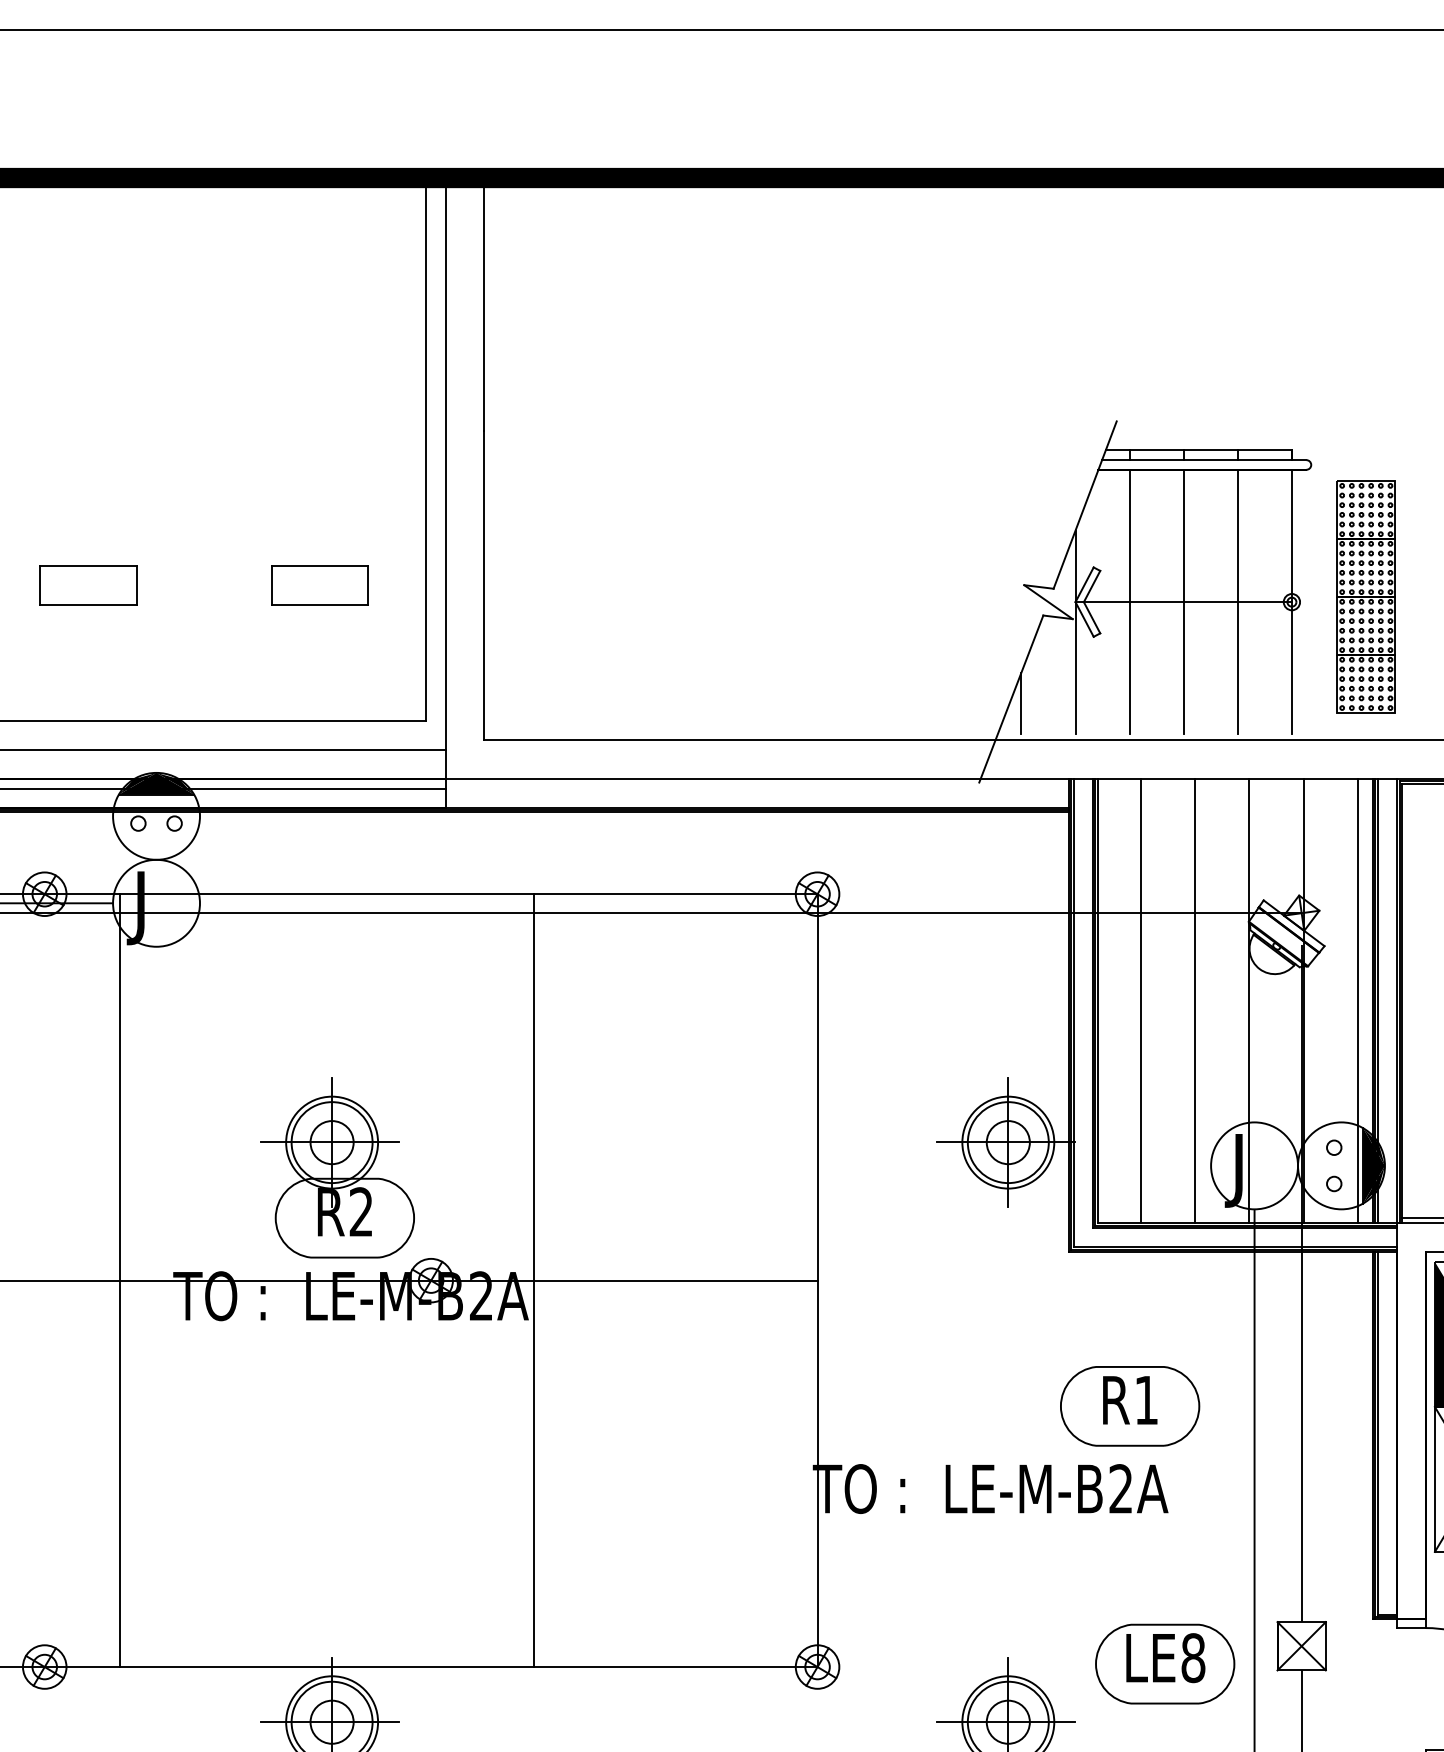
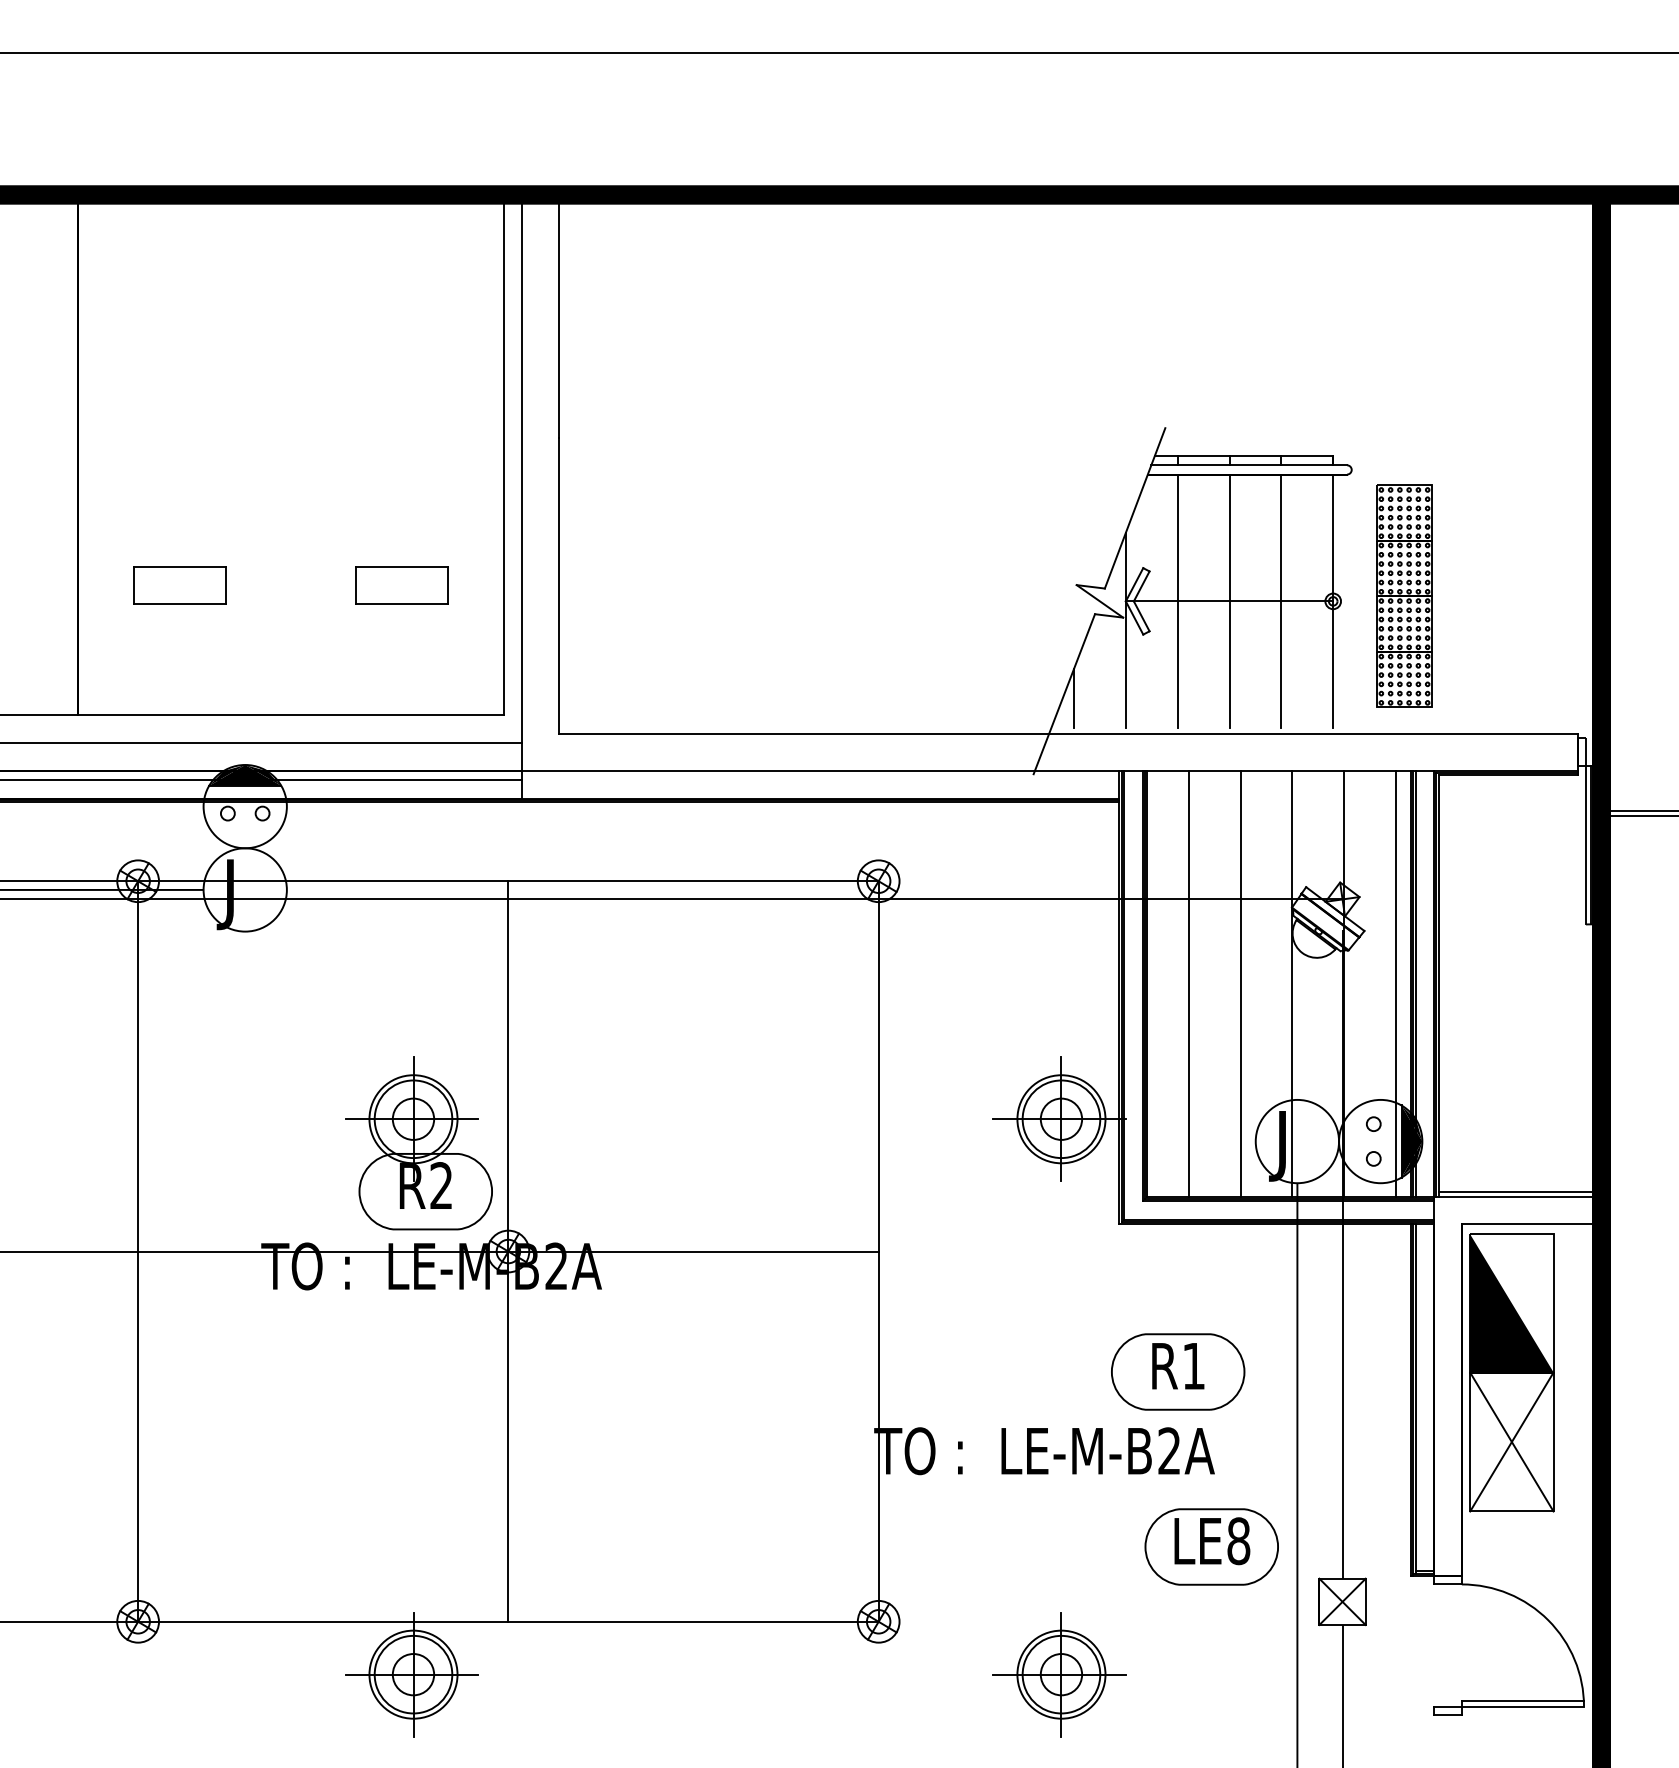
line: (120, 1280) -> (138, 1251), moved
line: (534, 1280) -> (508, 1251), moved
part: (1164, 1663) -> (1211, 1546), moved

